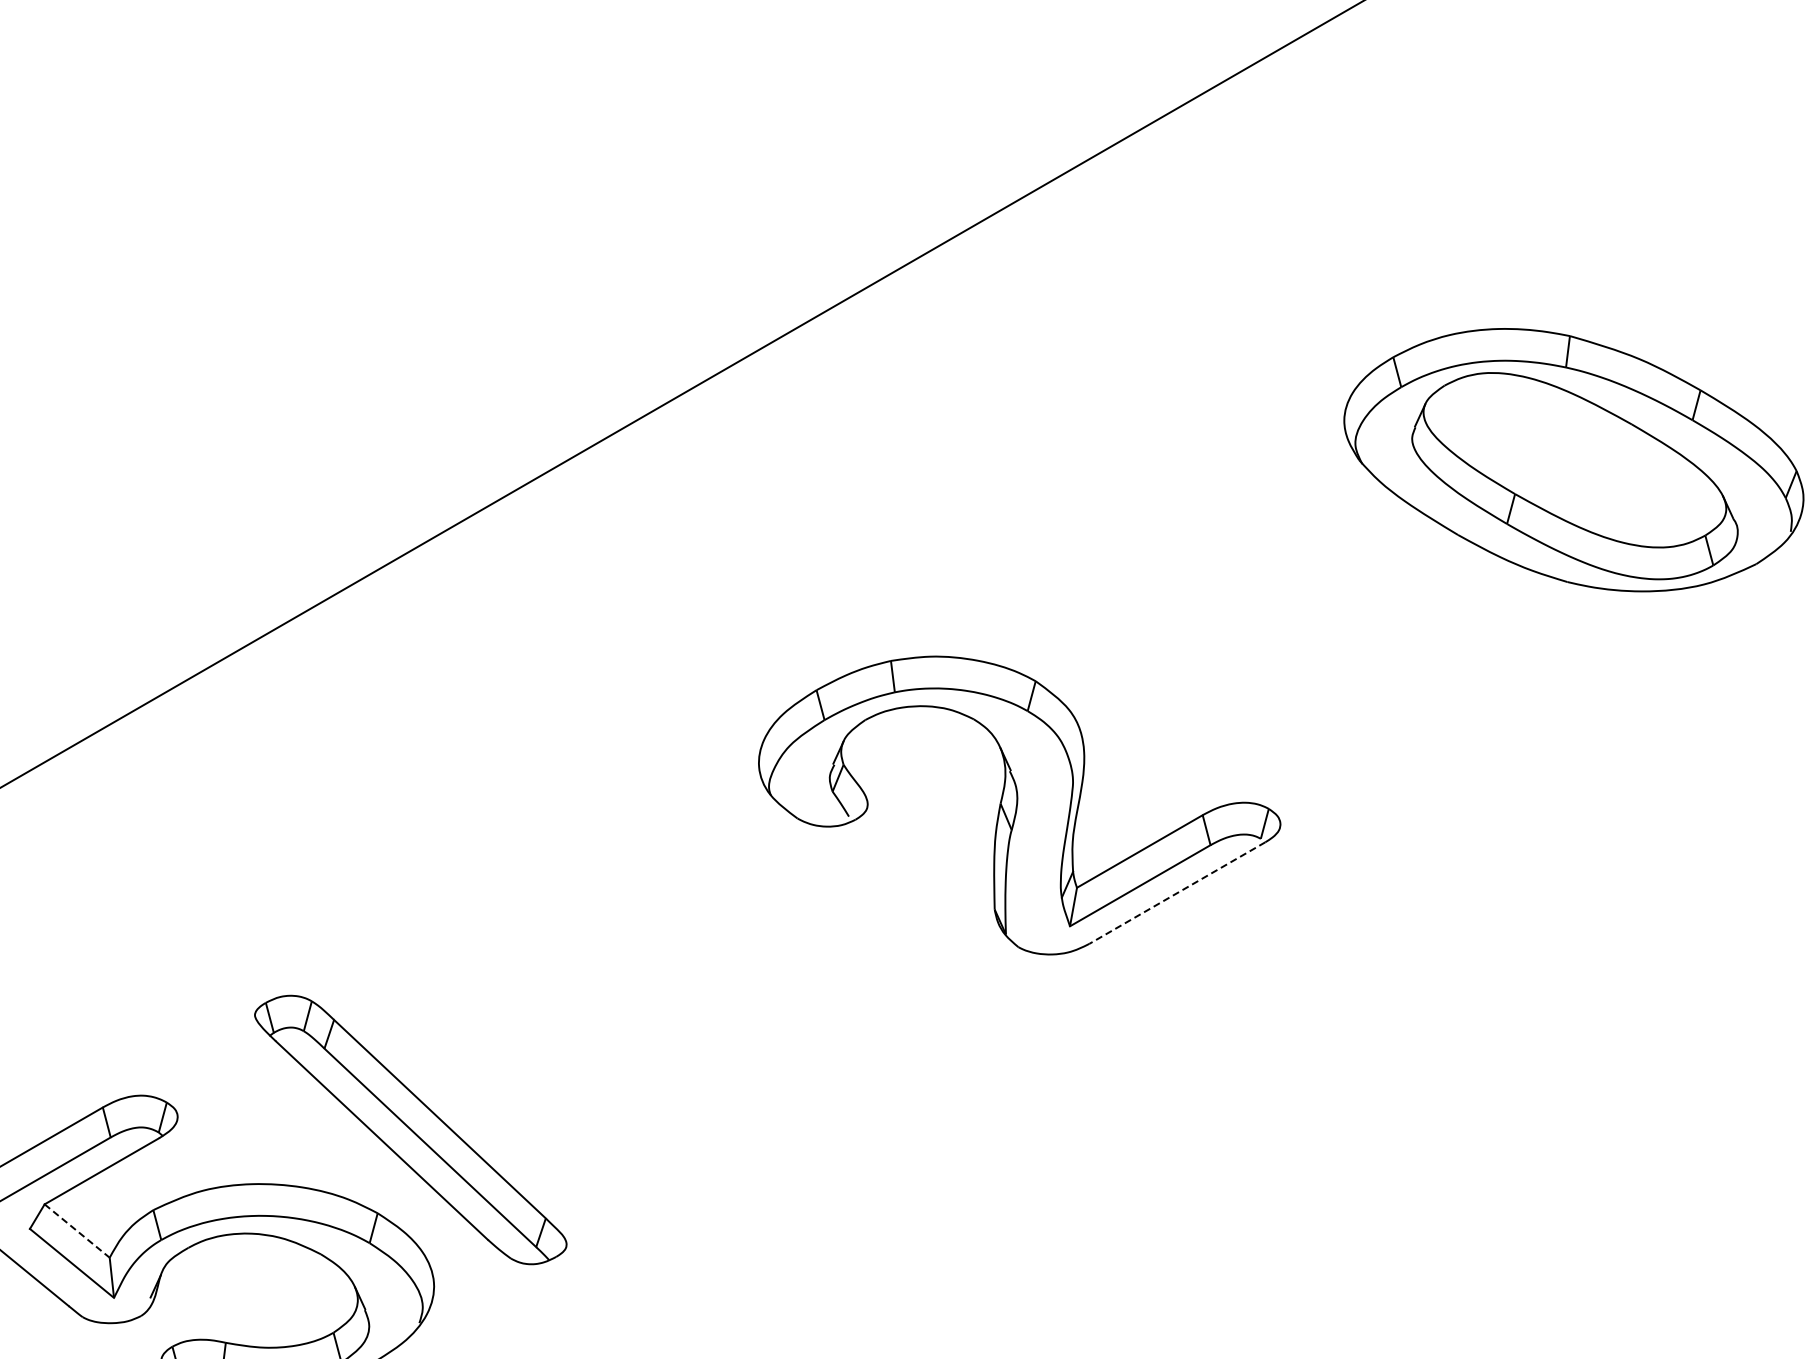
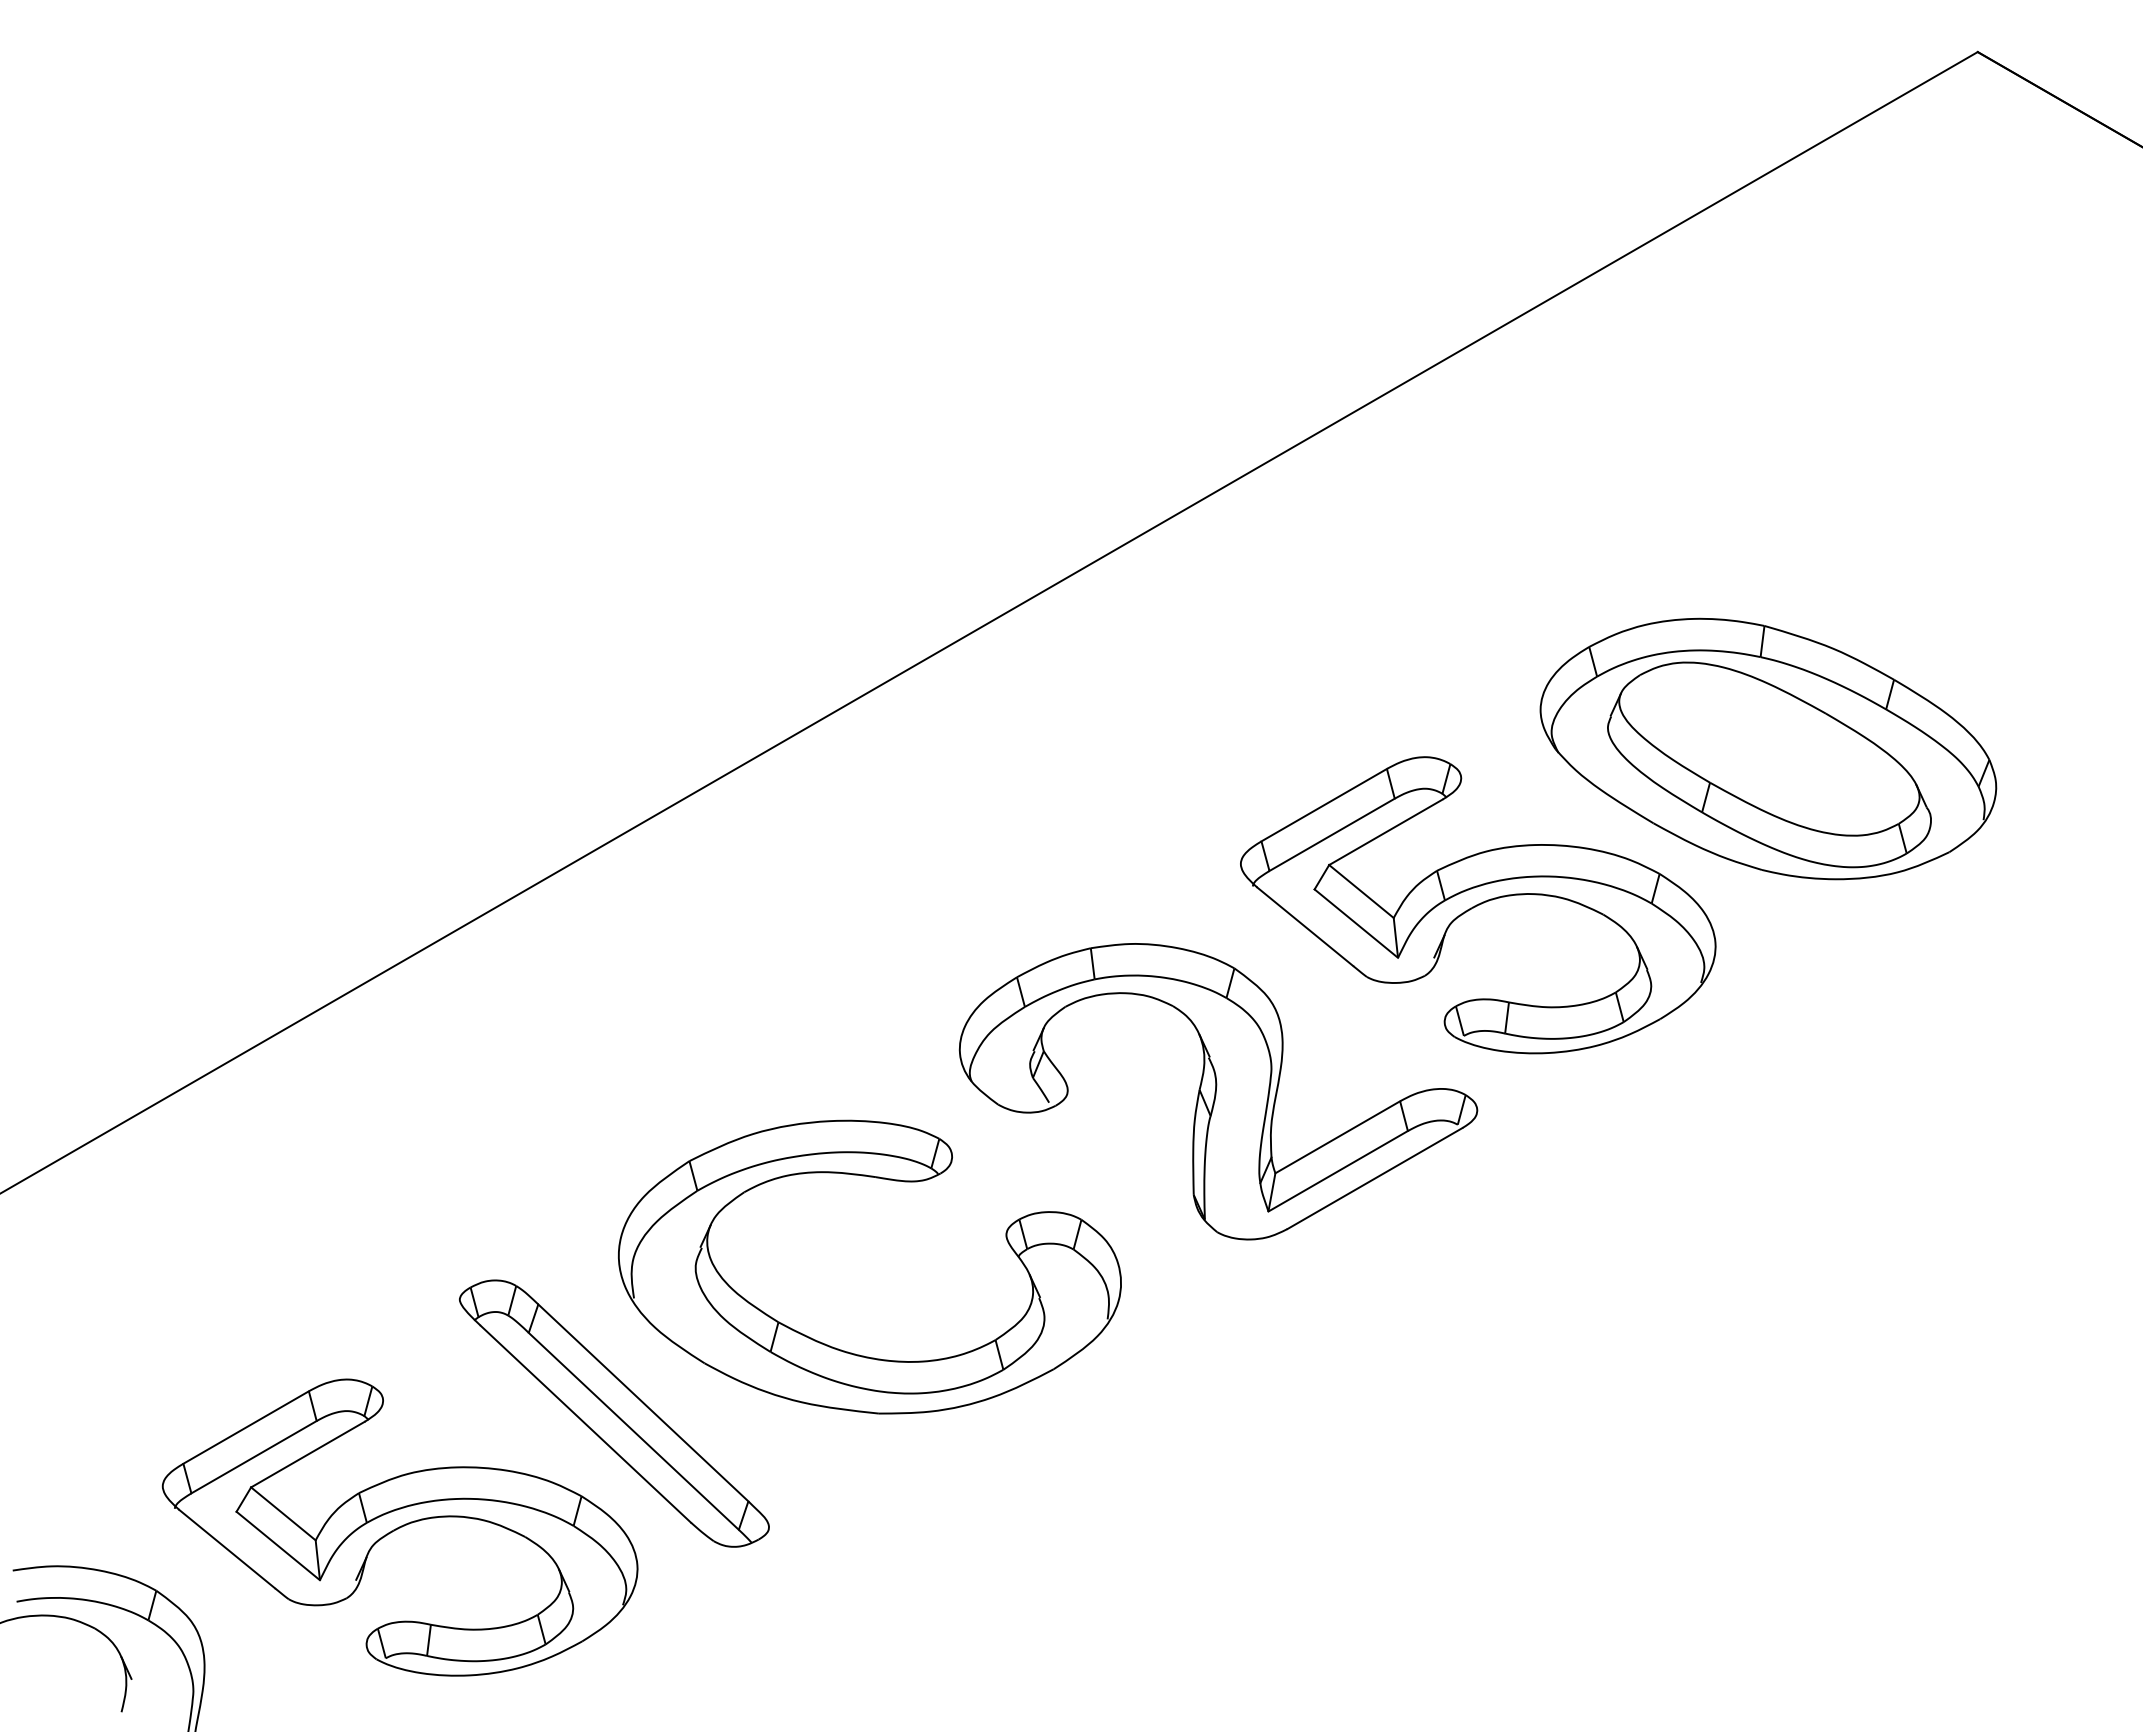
part: (1281, 617) -> (1478, 905), added
line: (1176, 893) -> (1374, 1178), dashed -> solid
part: (646, 1067) -> (848, 1351), added
line: (77, 1230) -> (283, 1513), dashed -> solid

